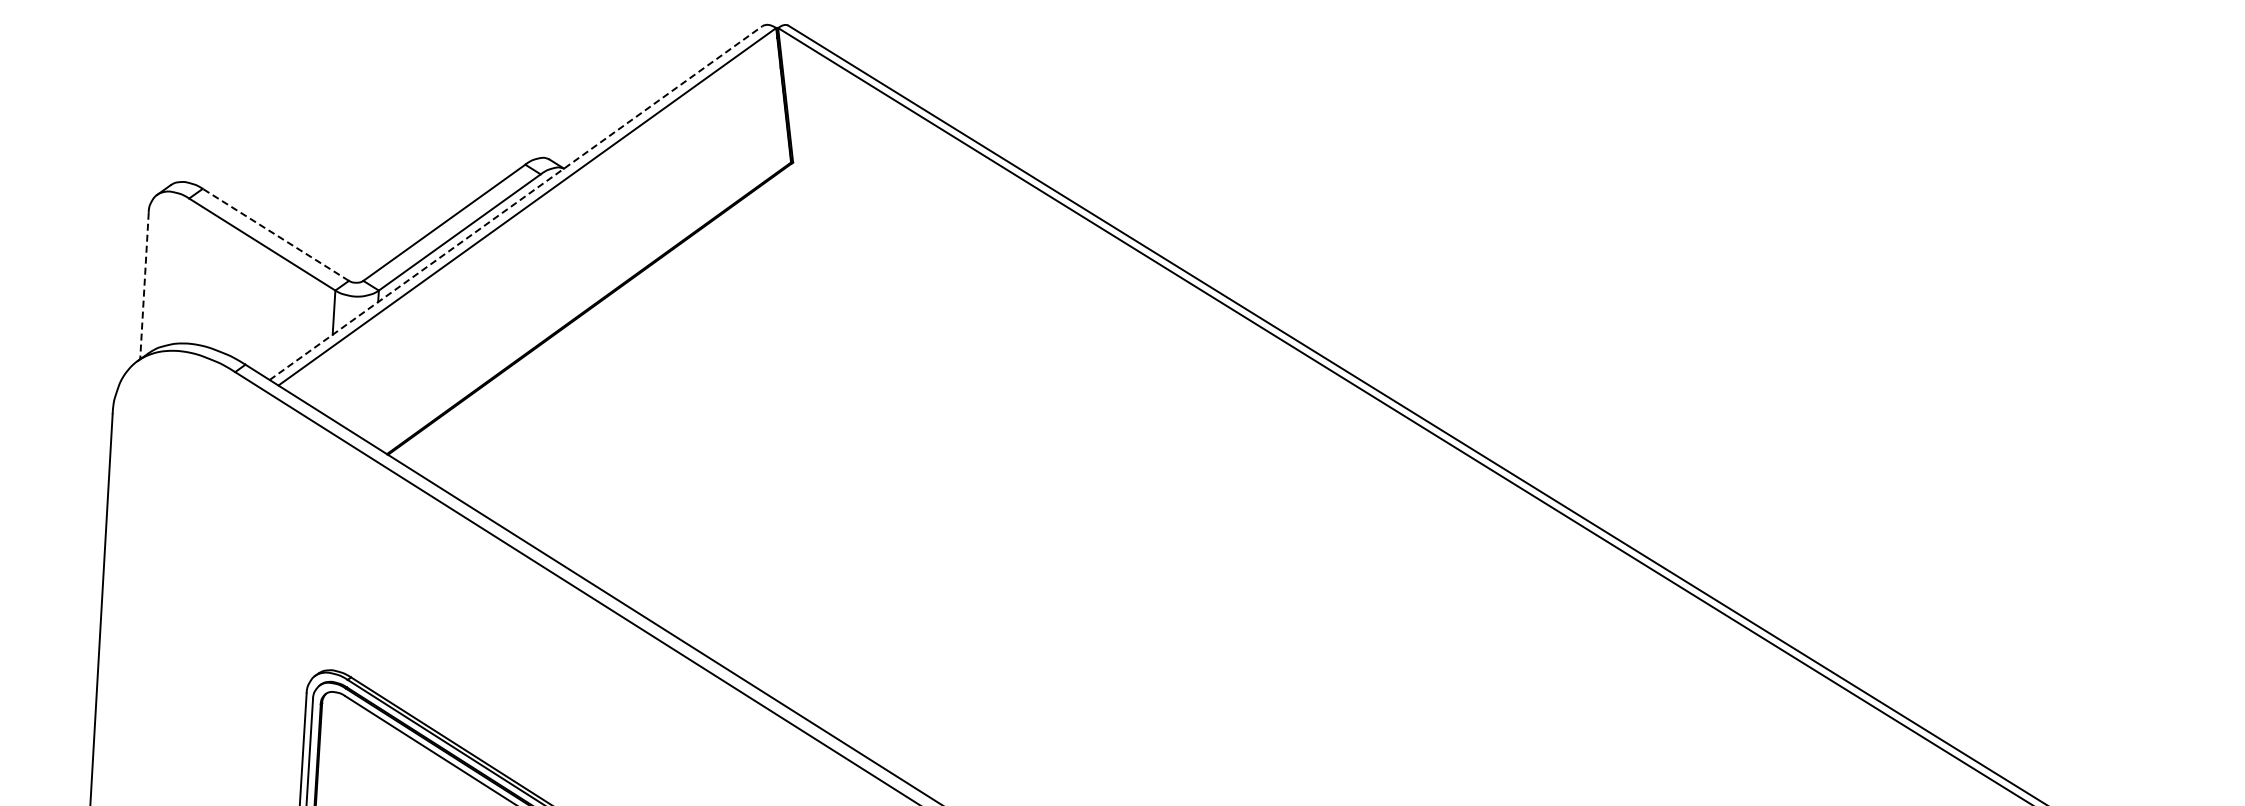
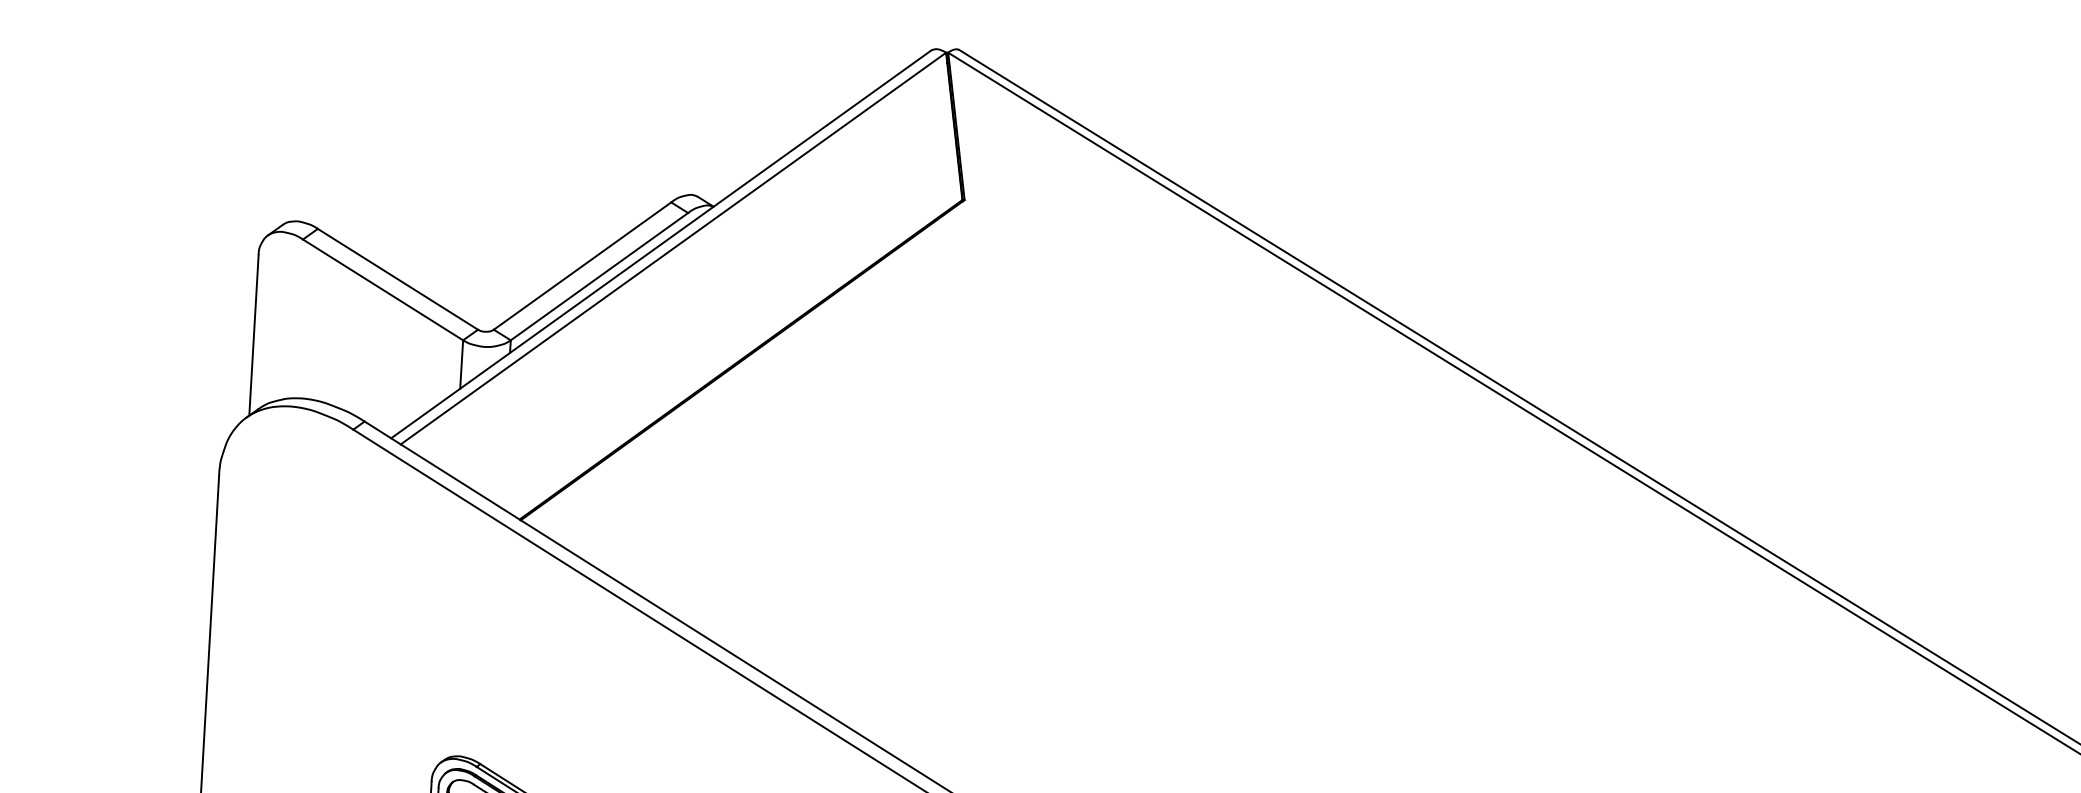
line: (516, 202) -> (661, 243), dashed -> solid
line: (275, 234) -> (397, 278), dashed -> solid
line: (144, 286) -> (254, 335), dashed -> solid

